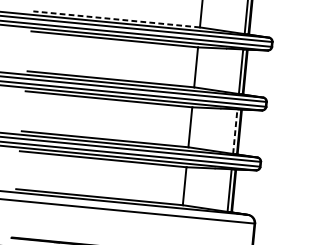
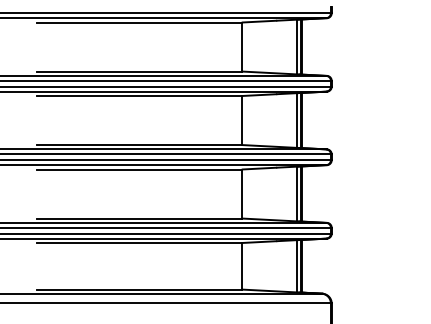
line: (116, 19) -> (139, 71), dashed -> solid
line: (235, 131) -> (296, 193), dashed -> solid

